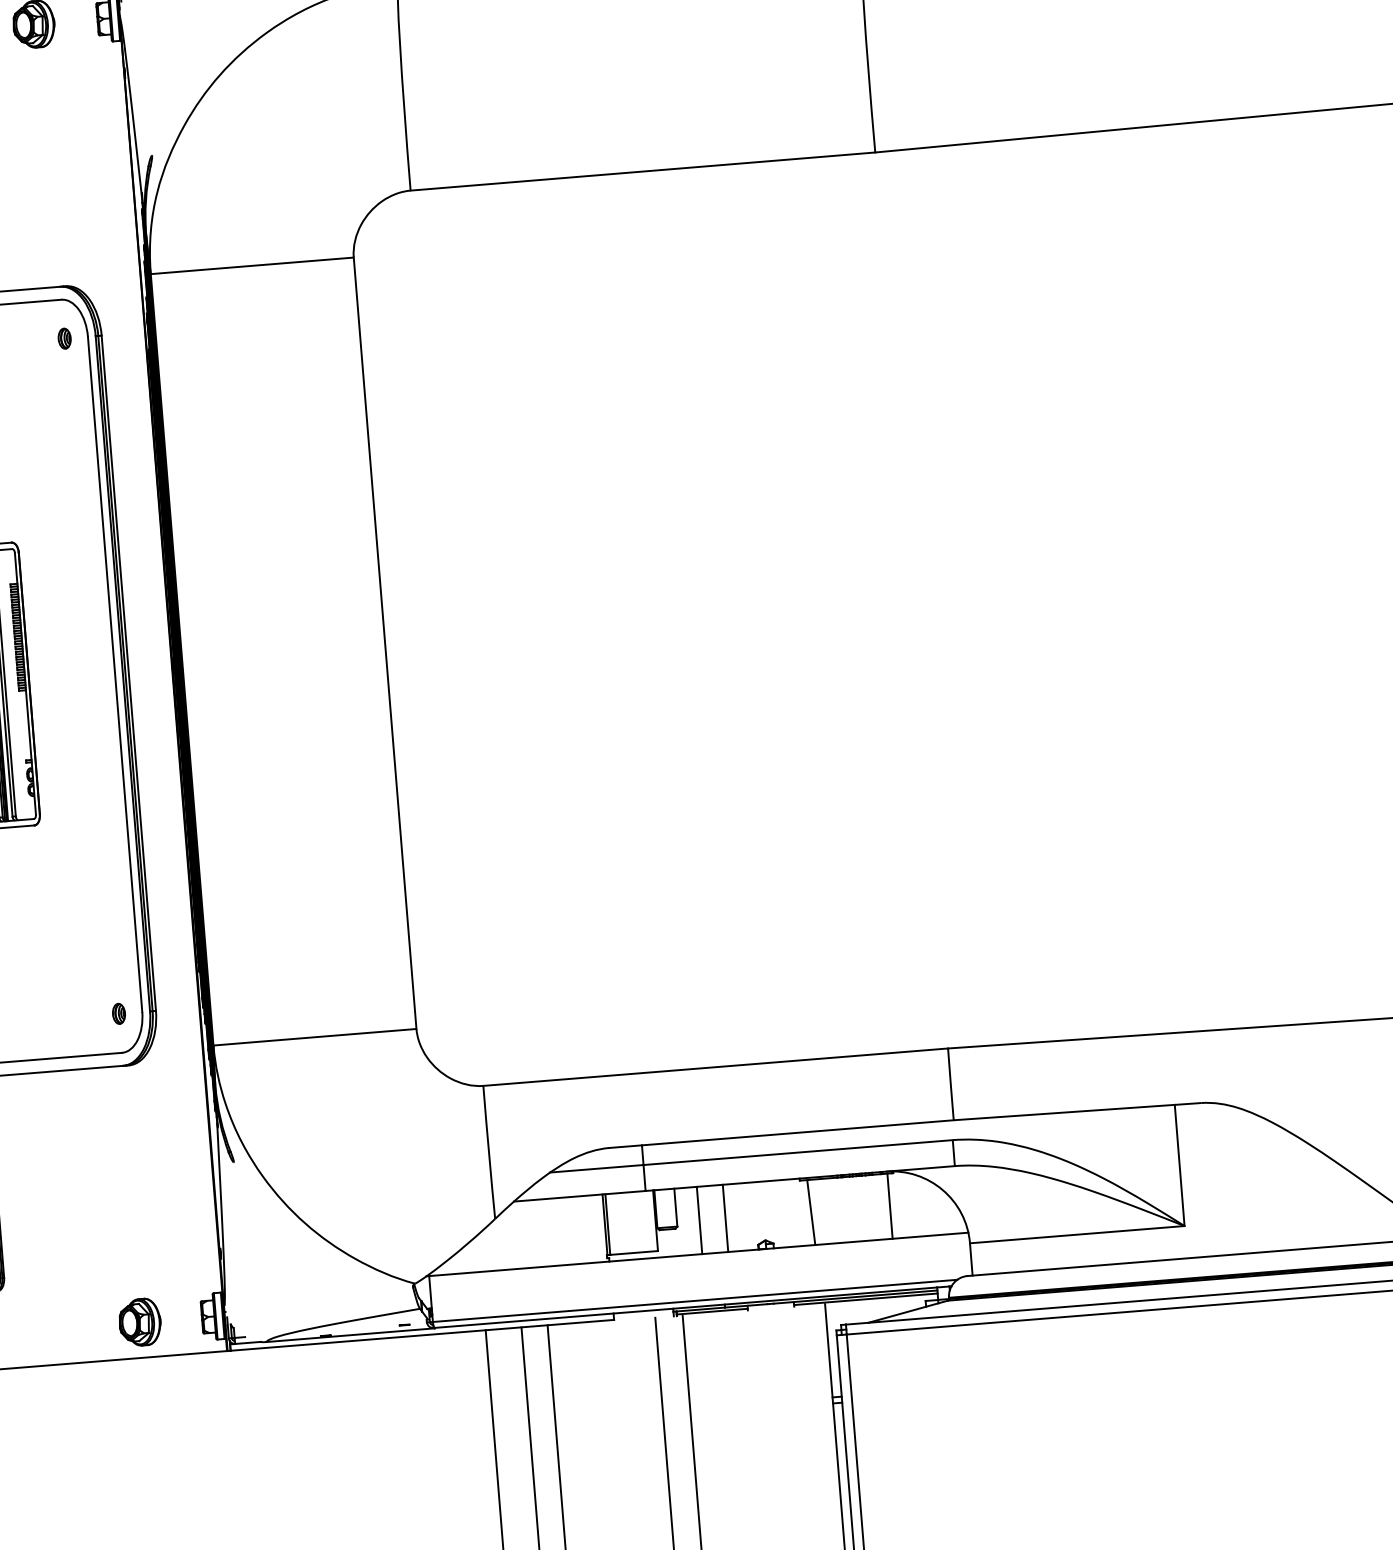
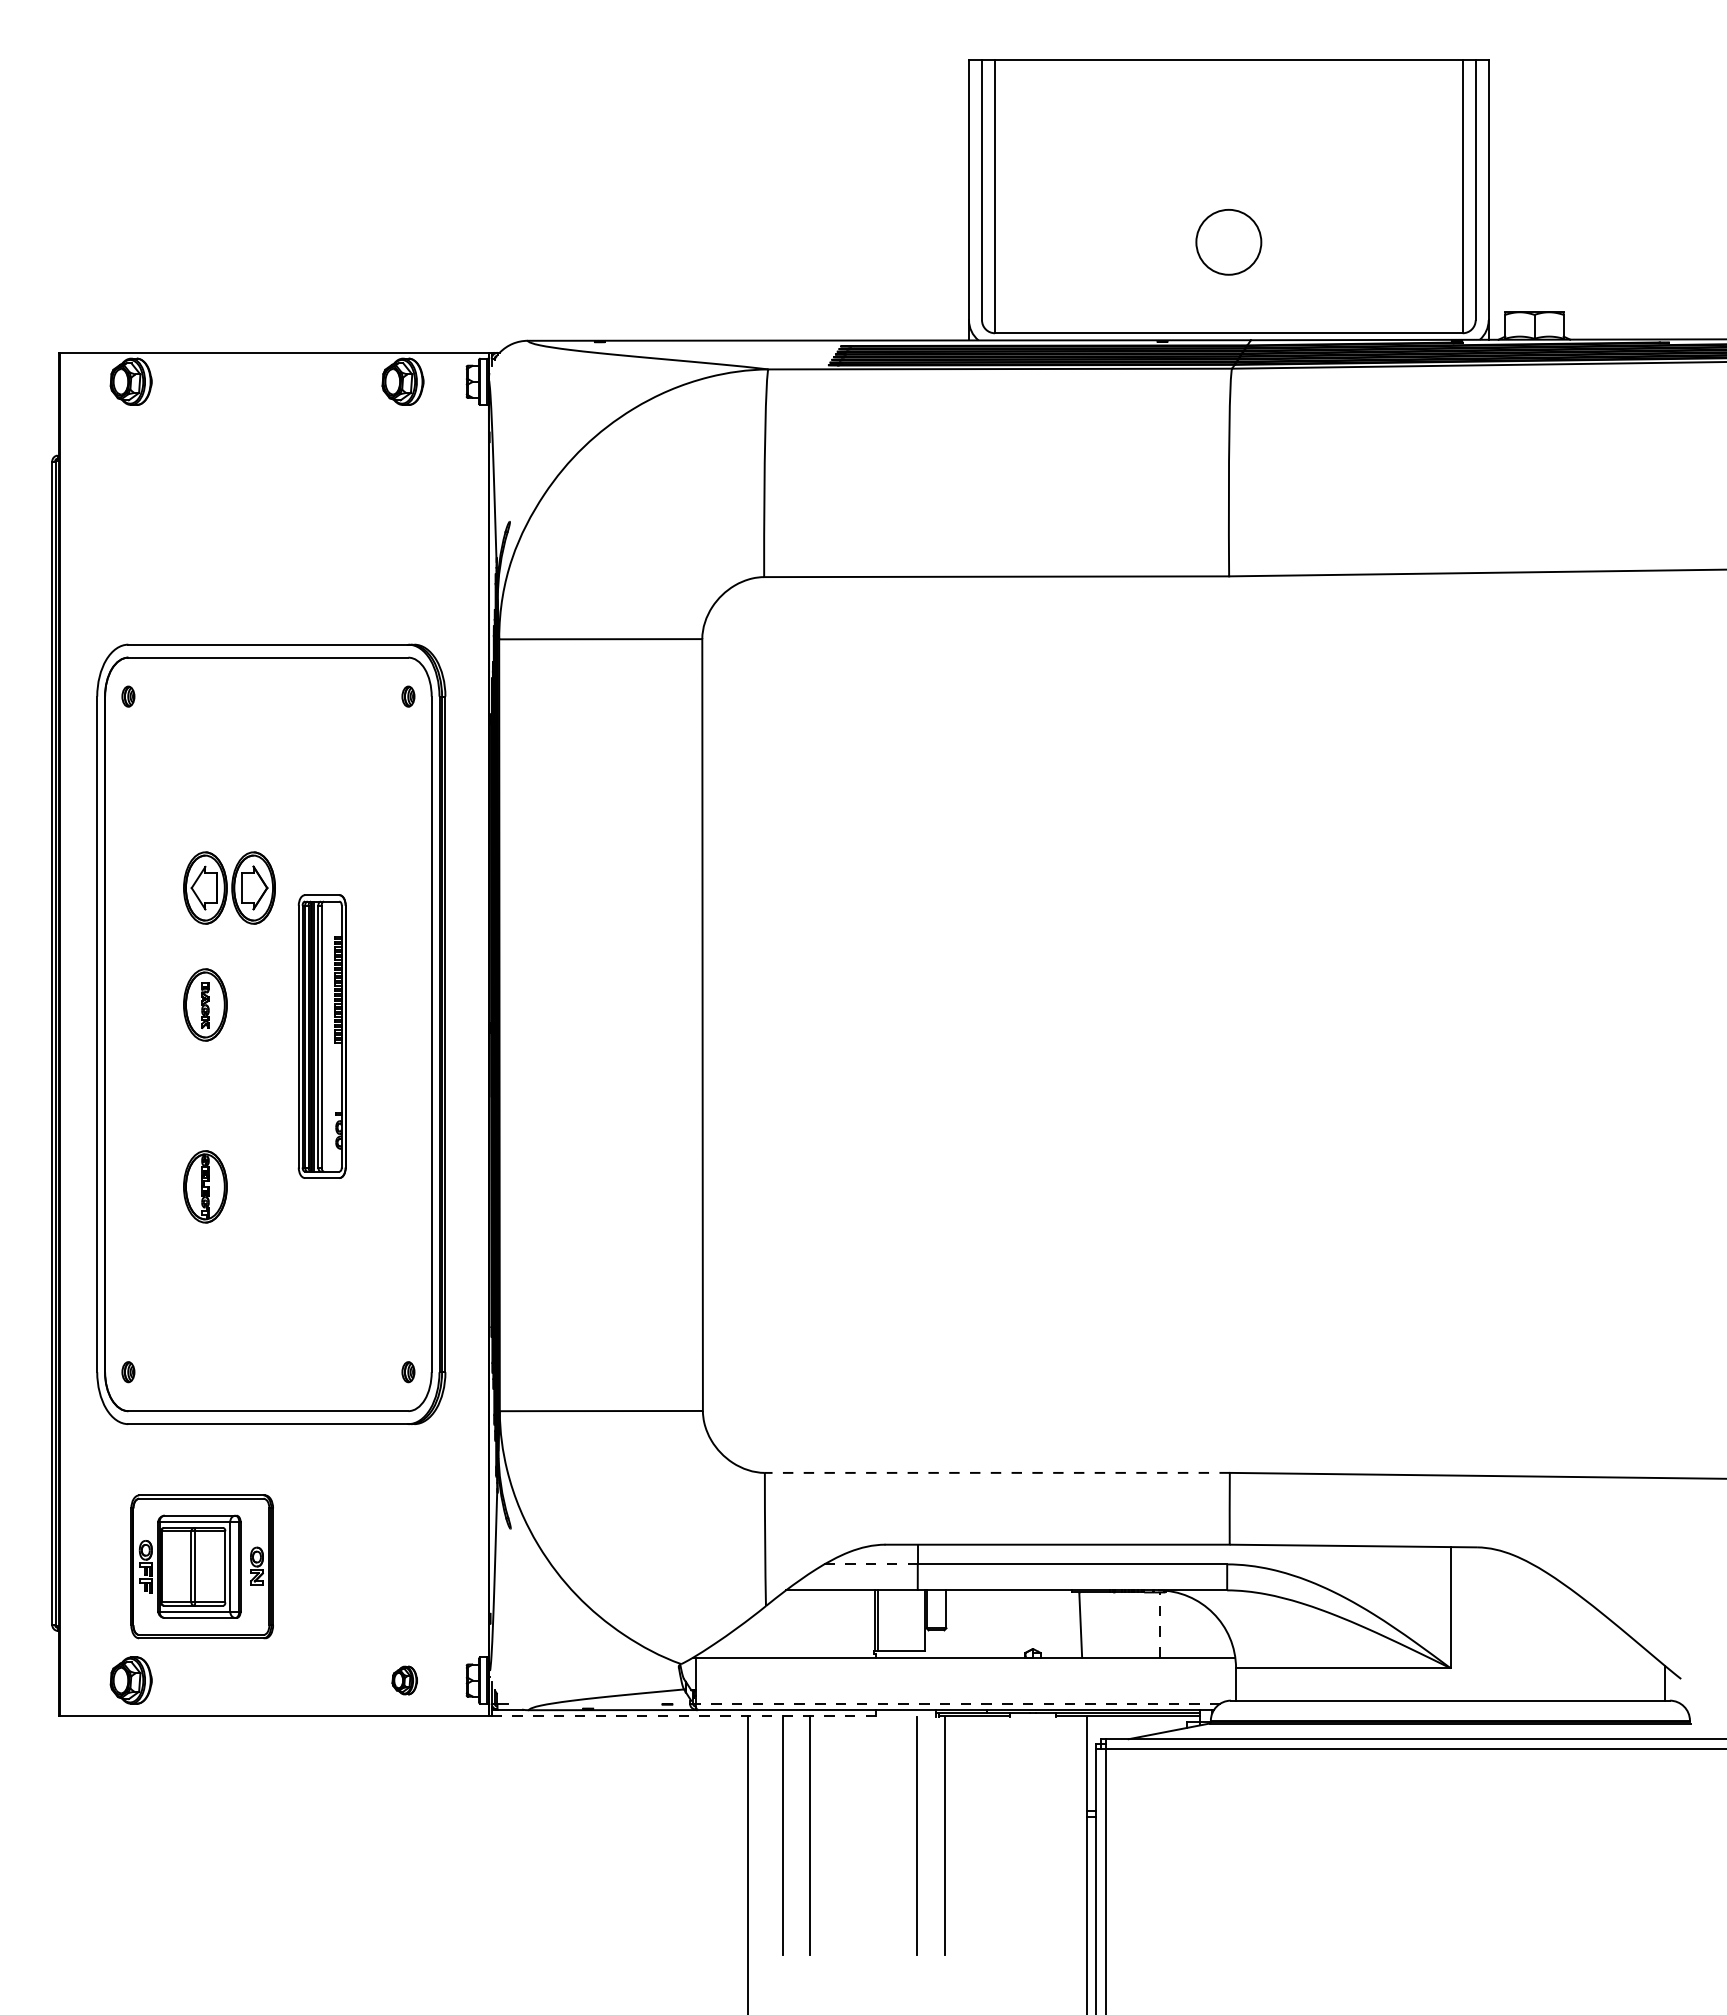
line: (714, 1066) -> (996, 1472), solid -> dashed
line: (597, 1168) -> (871, 1564), solid -> dashed
line: (890, 1206) -> (1159, 1625), solid -> dashed
line: (725, 1217) -> (995, 1623), removed
line: (699, 1219) -> (969, 1623), removed
line: (694, 1300) -> (957, 1703), solid -> dashed
part: (139, 1322) -> (404, 1680), size x0.6
line: (422, 1335) -> (684, 1716), solid -> dashed

